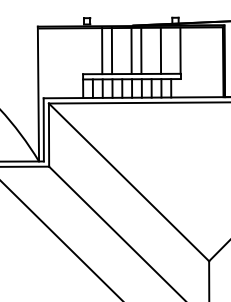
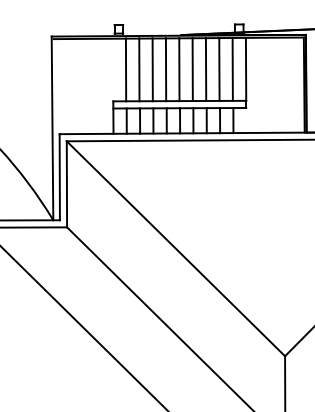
line: (92, 50) -> (125, 69), added
line: (121, 50) -> (165, 69), added
line: (150, 50) -> (205, 69), added
line: (170, 50) -> (232, 69), added

